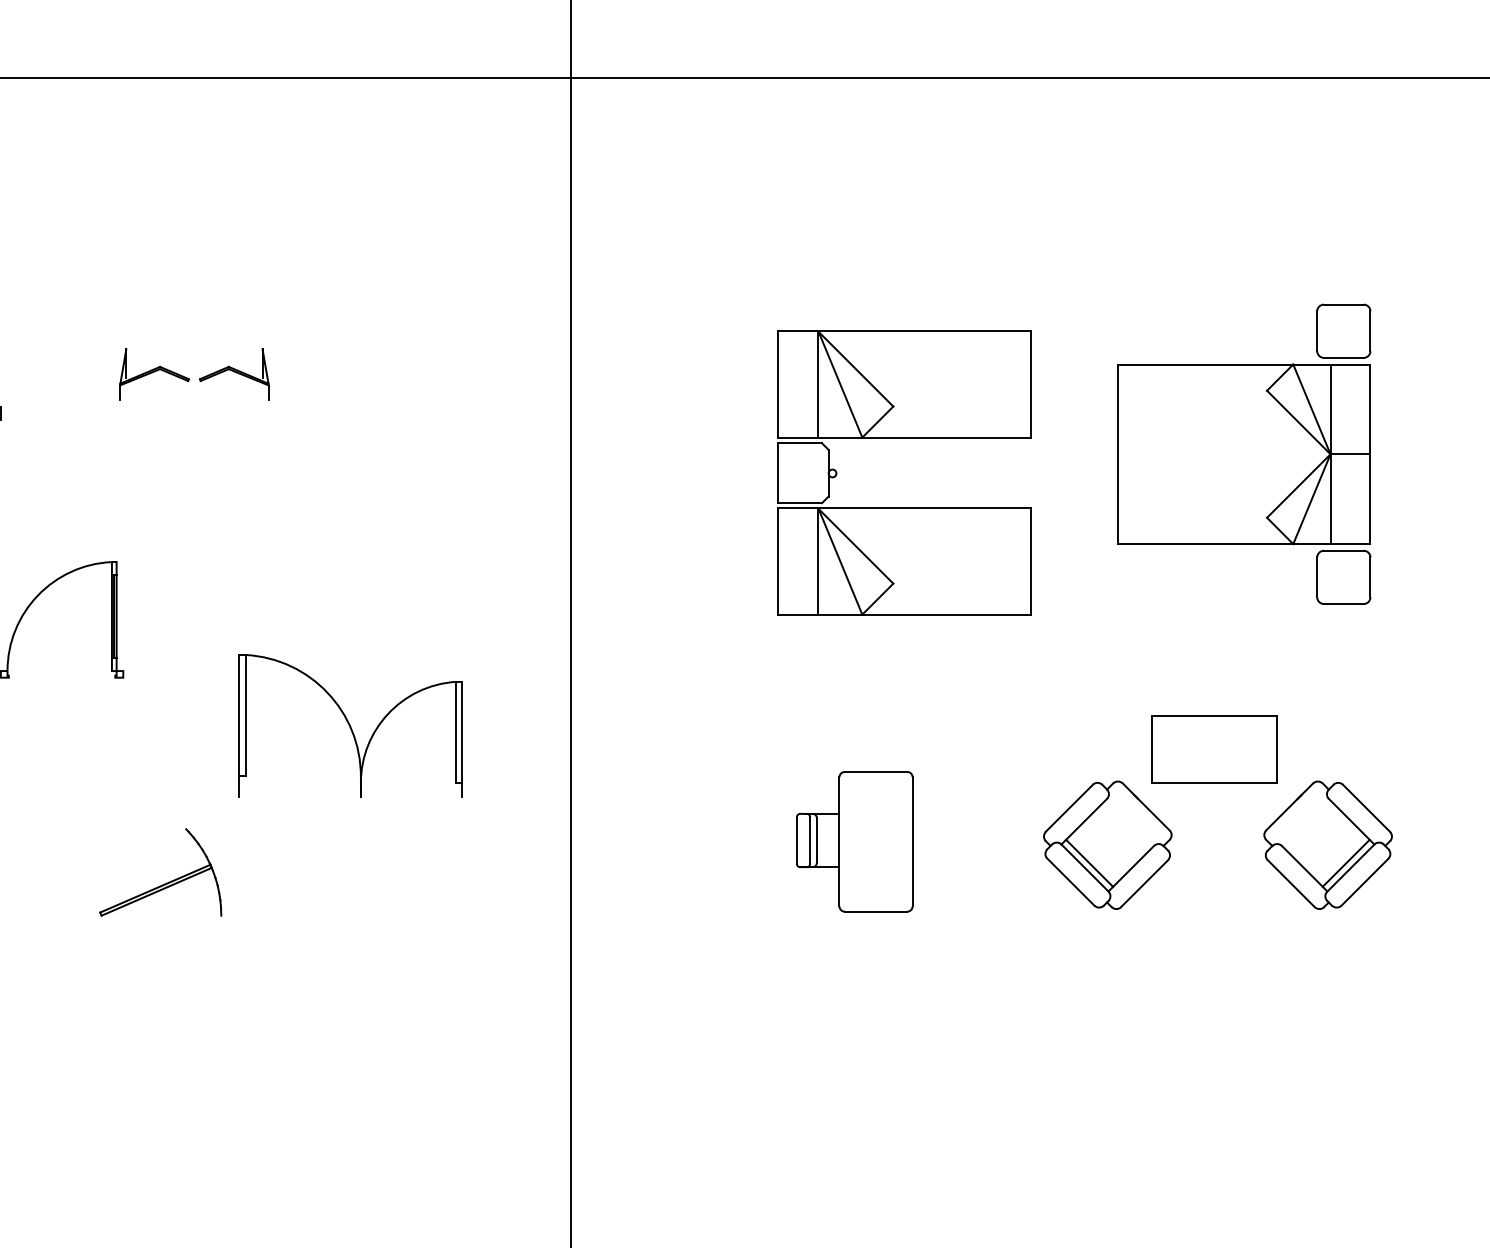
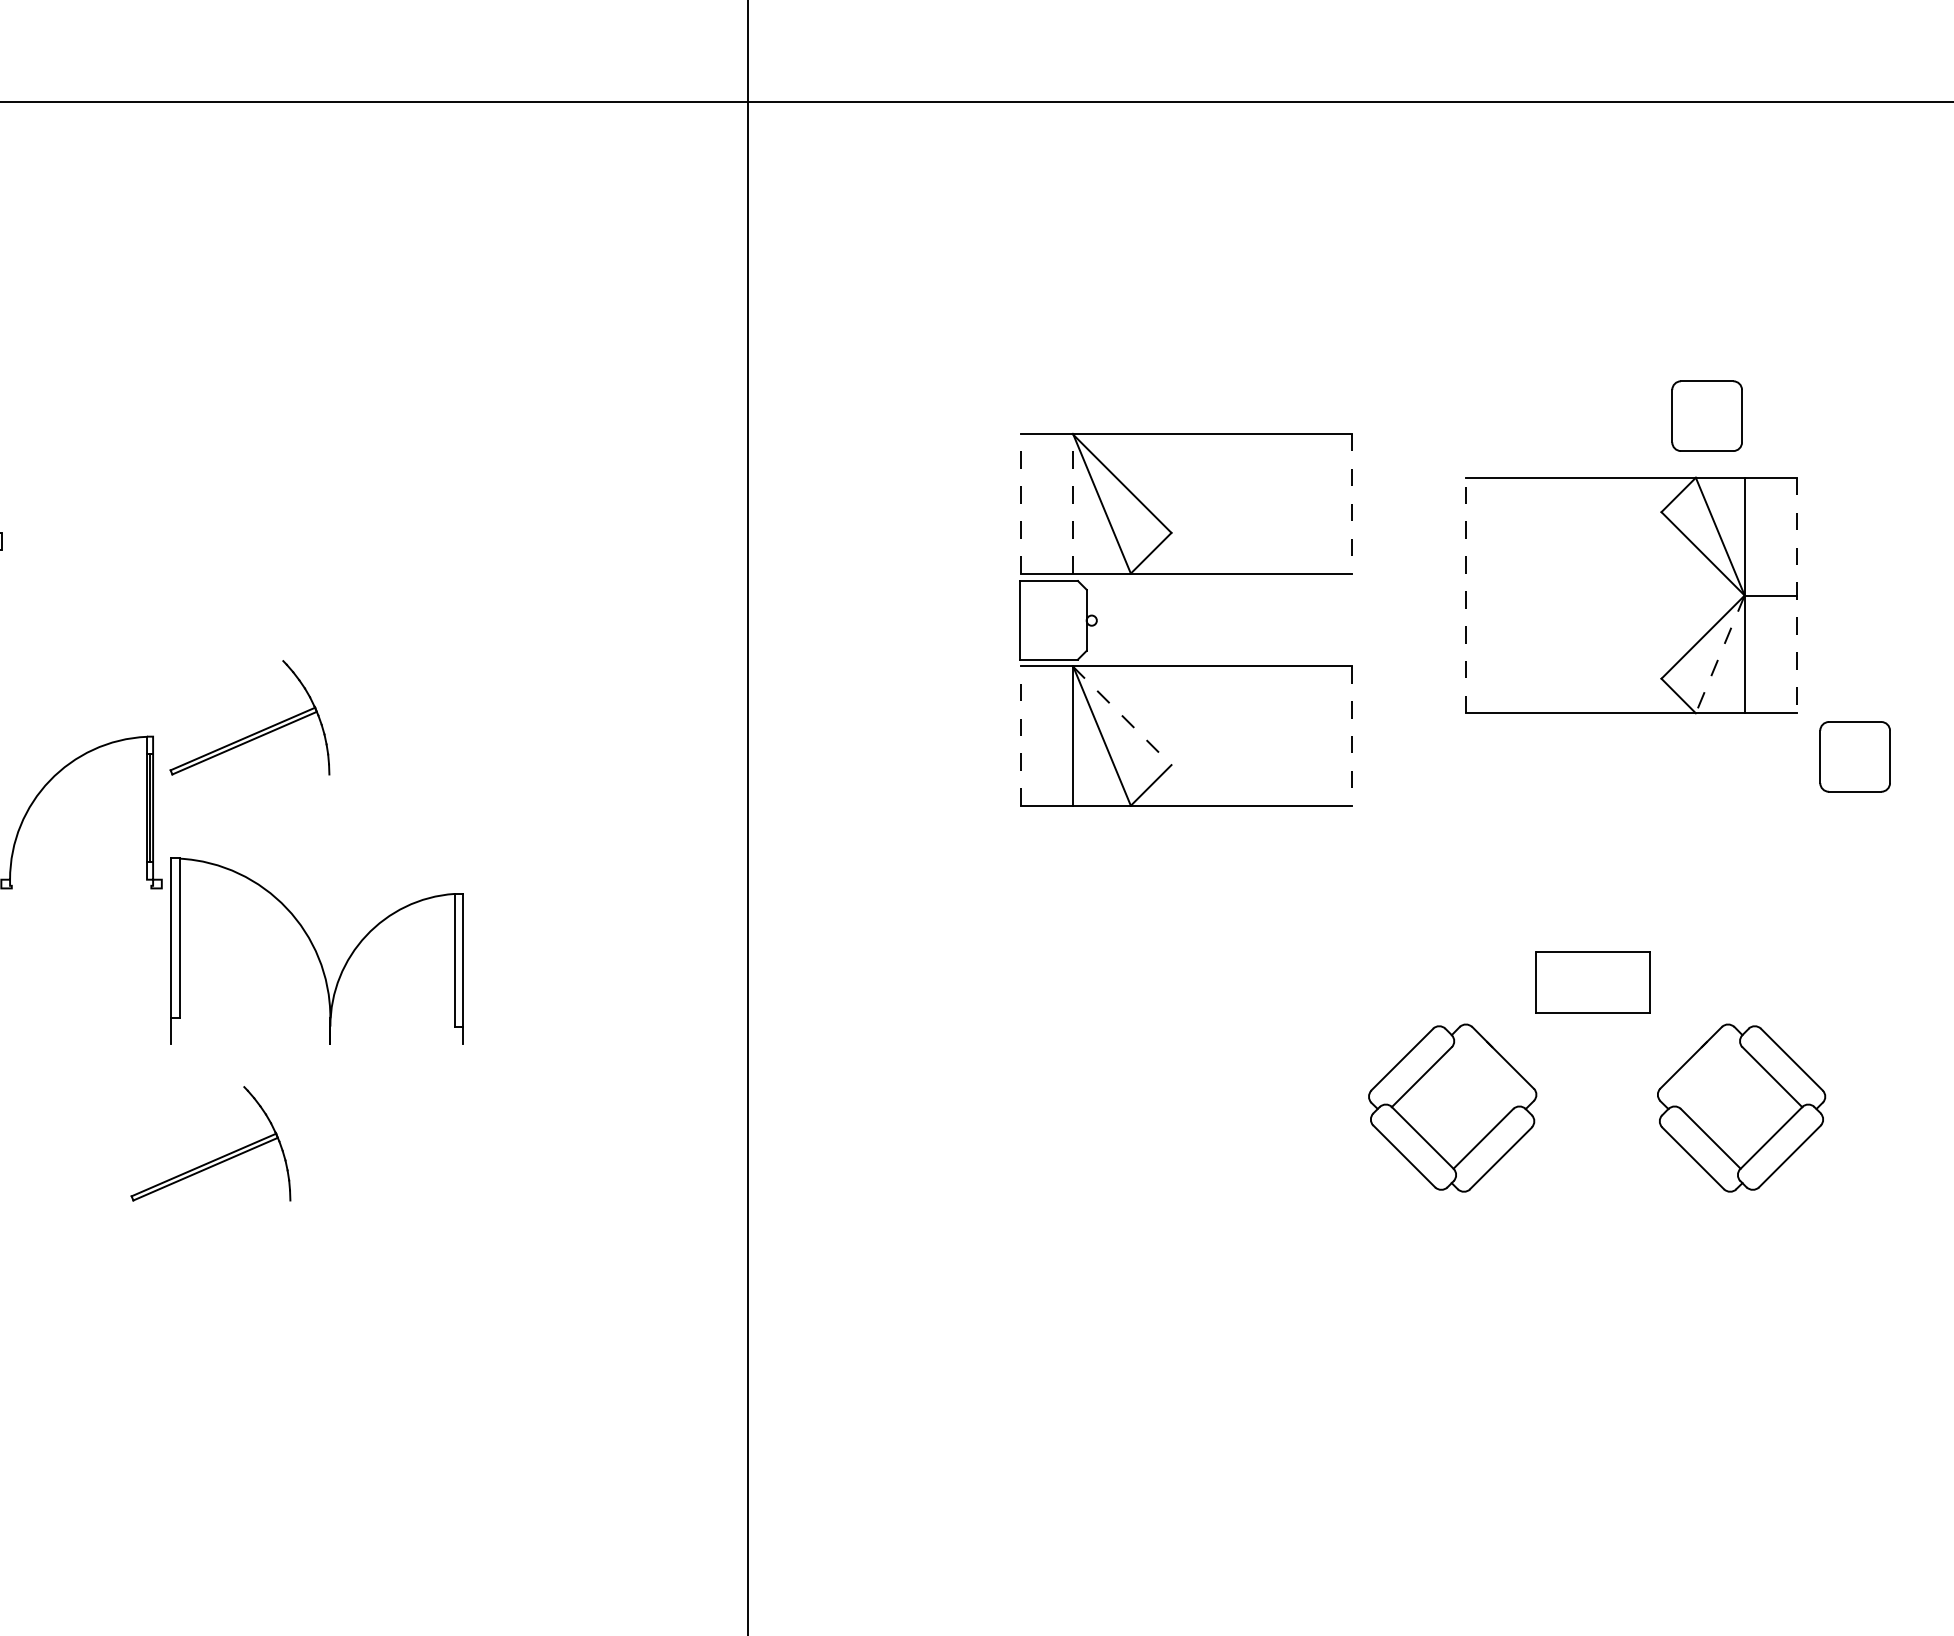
part: (1343, 330) -> (1706, 415), moved
part: (189, 378) -> (248, 496), removed
line: (778, 384) -> (1020, 503), solid -> dashed
line: (818, 384) -> (1073, 503), solid -> dashed
line: (1031, 384) -> (1352, 503), solid -> dashed
line: (1117, 454) -> (1465, 595), solid -> dashed
line: (1370, 454) -> (1797, 595), solid -> dashed
line: (1312, 499) -> (1720, 654), solid -> dashed
line: (855, 545) -> (1122, 715), solid -> dashed
part: (196, 558) -> (257, 731), added
line: (778, 561) -> (1020, 735), solid -> dashed
line: (1031, 561) -> (1352, 735), solid -> dashed
part: (1343, 577) -> (1854, 756), moved
part: (350, 725) -> (316, 950), moved
part: (1214, 749) -> (1592, 982), size x0.7
part: (854, 841) -> (1120, 1103), removed
line: (1089, 863) -> (1428, 1131), removed
line: (1346, 863) -> (1765, 1131), removed

